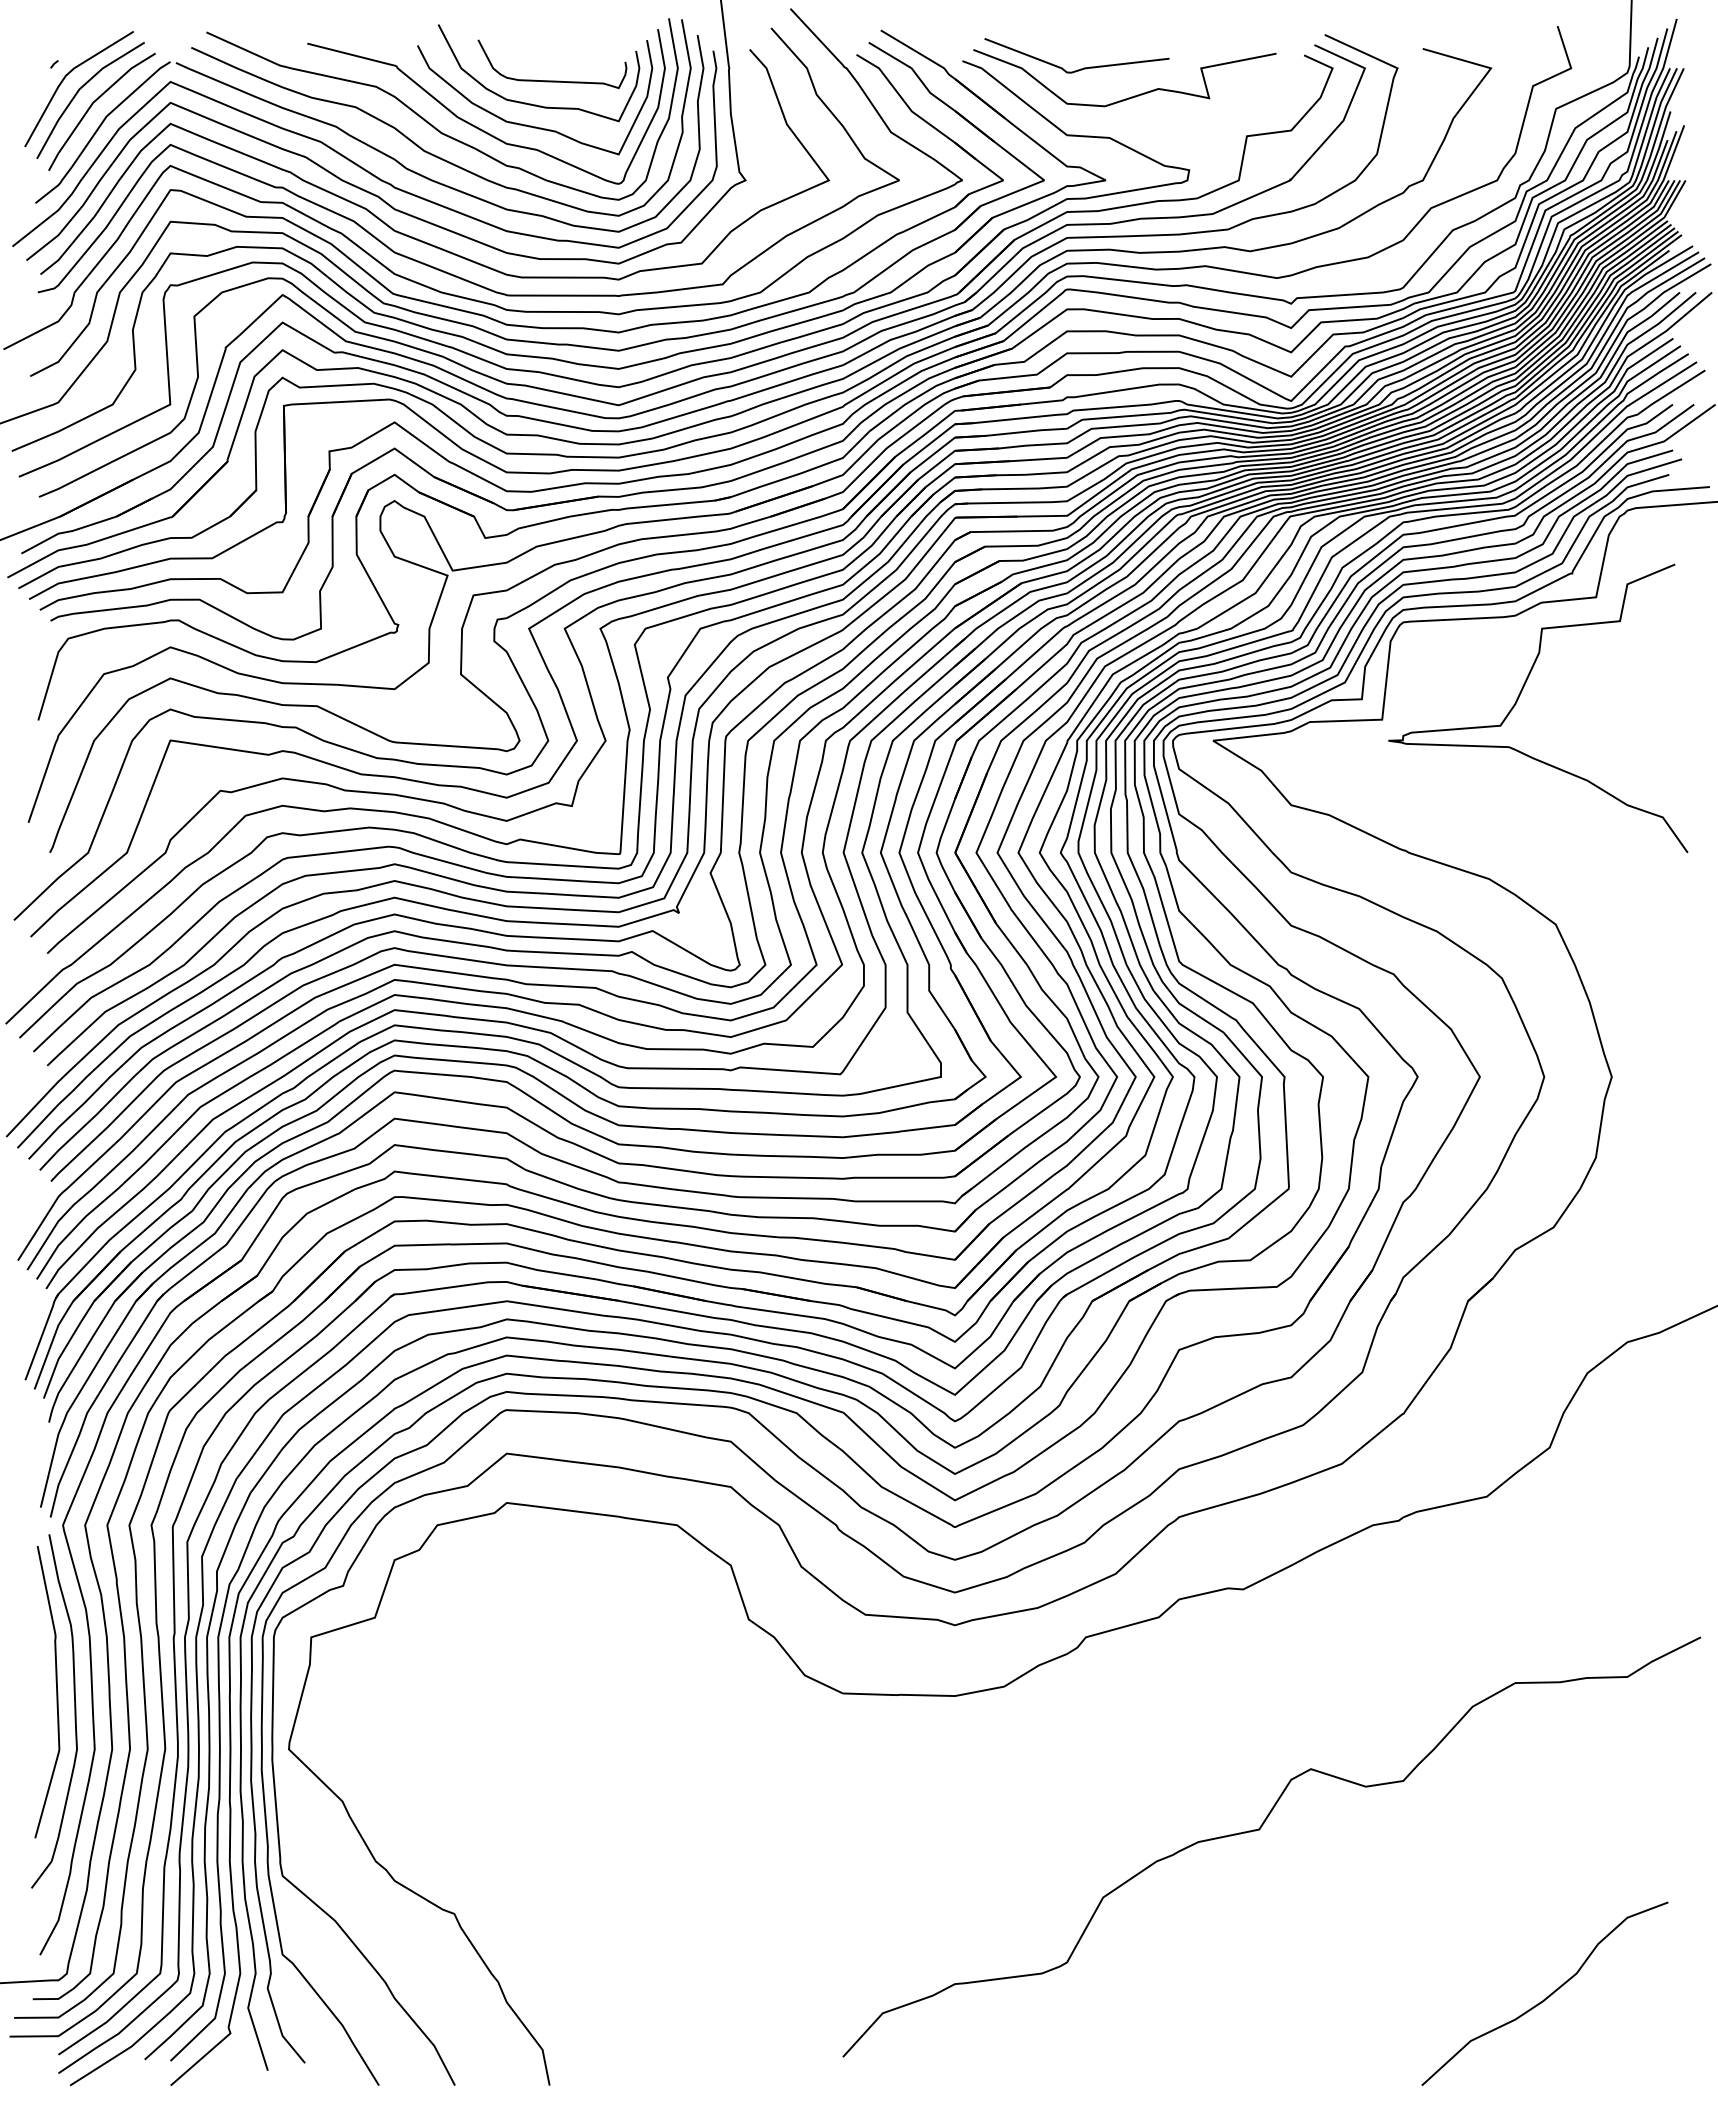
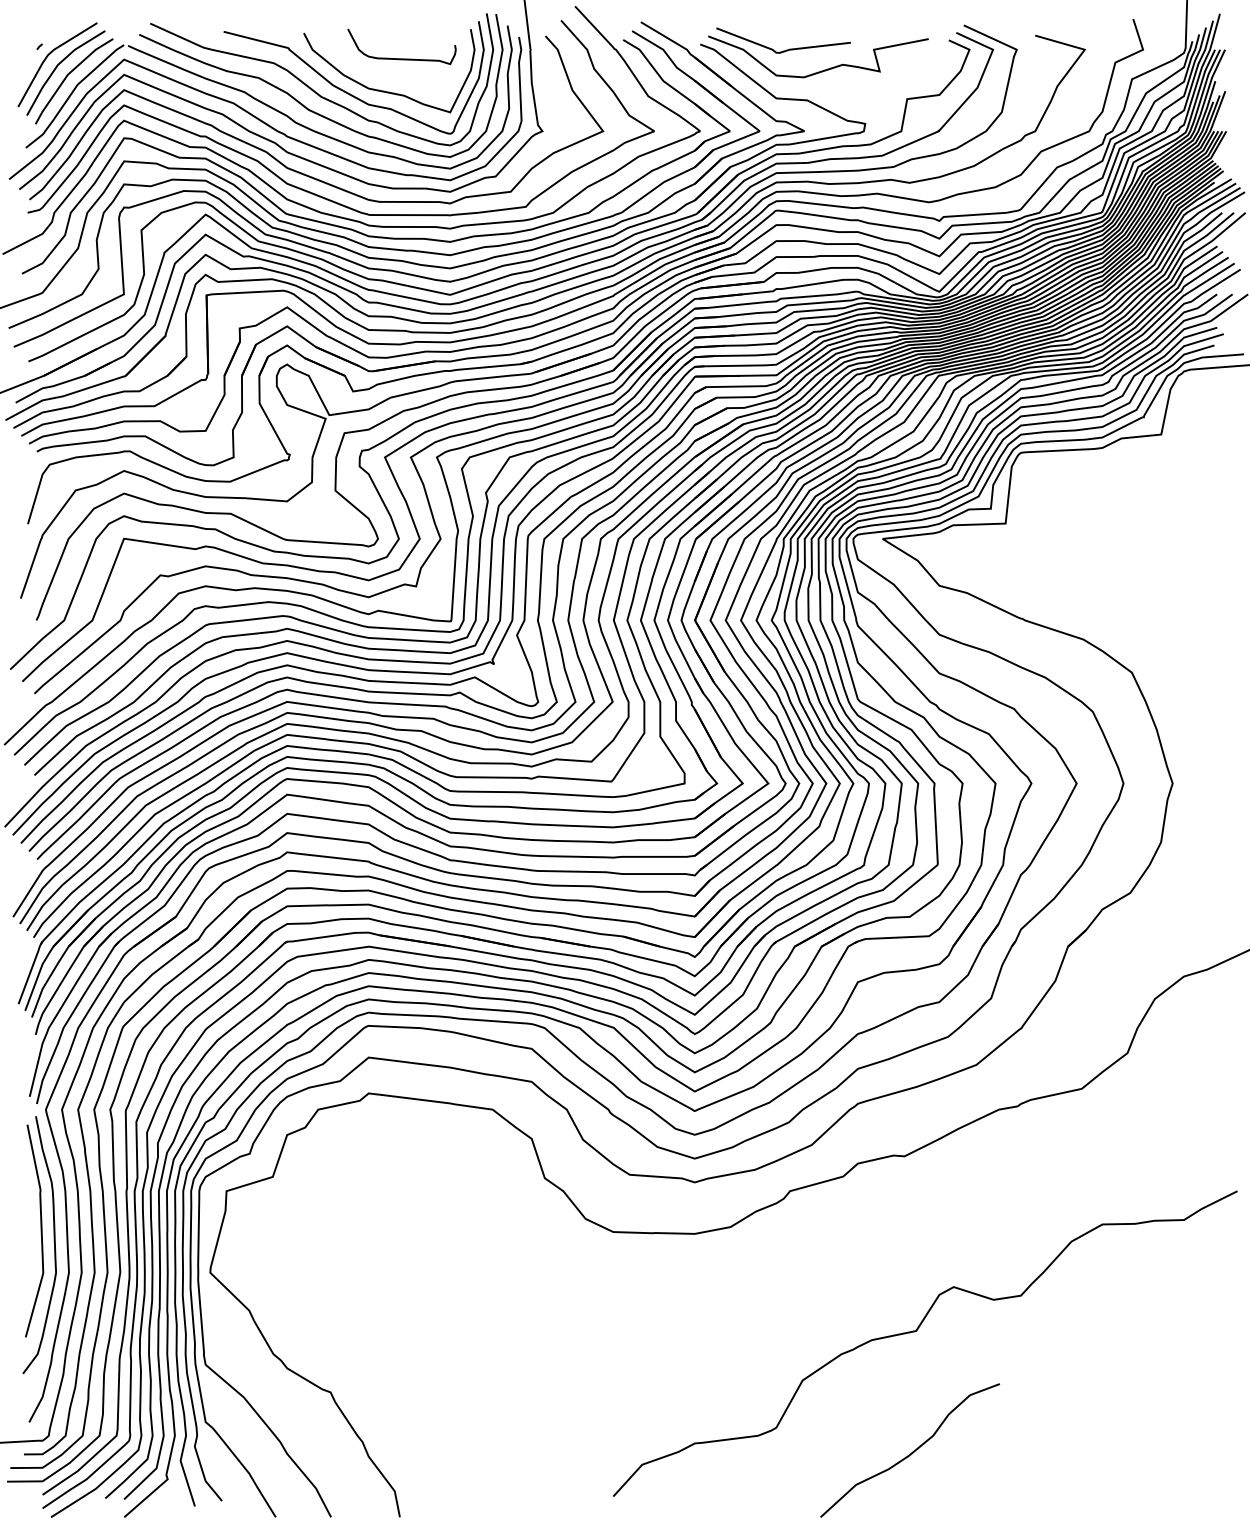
curve: (531, 103) -> (386, 75), removed
curve: (1517, 702) -> (1104, 511), removed
curve: (1547, 1996) -> (911, 1452), moved

